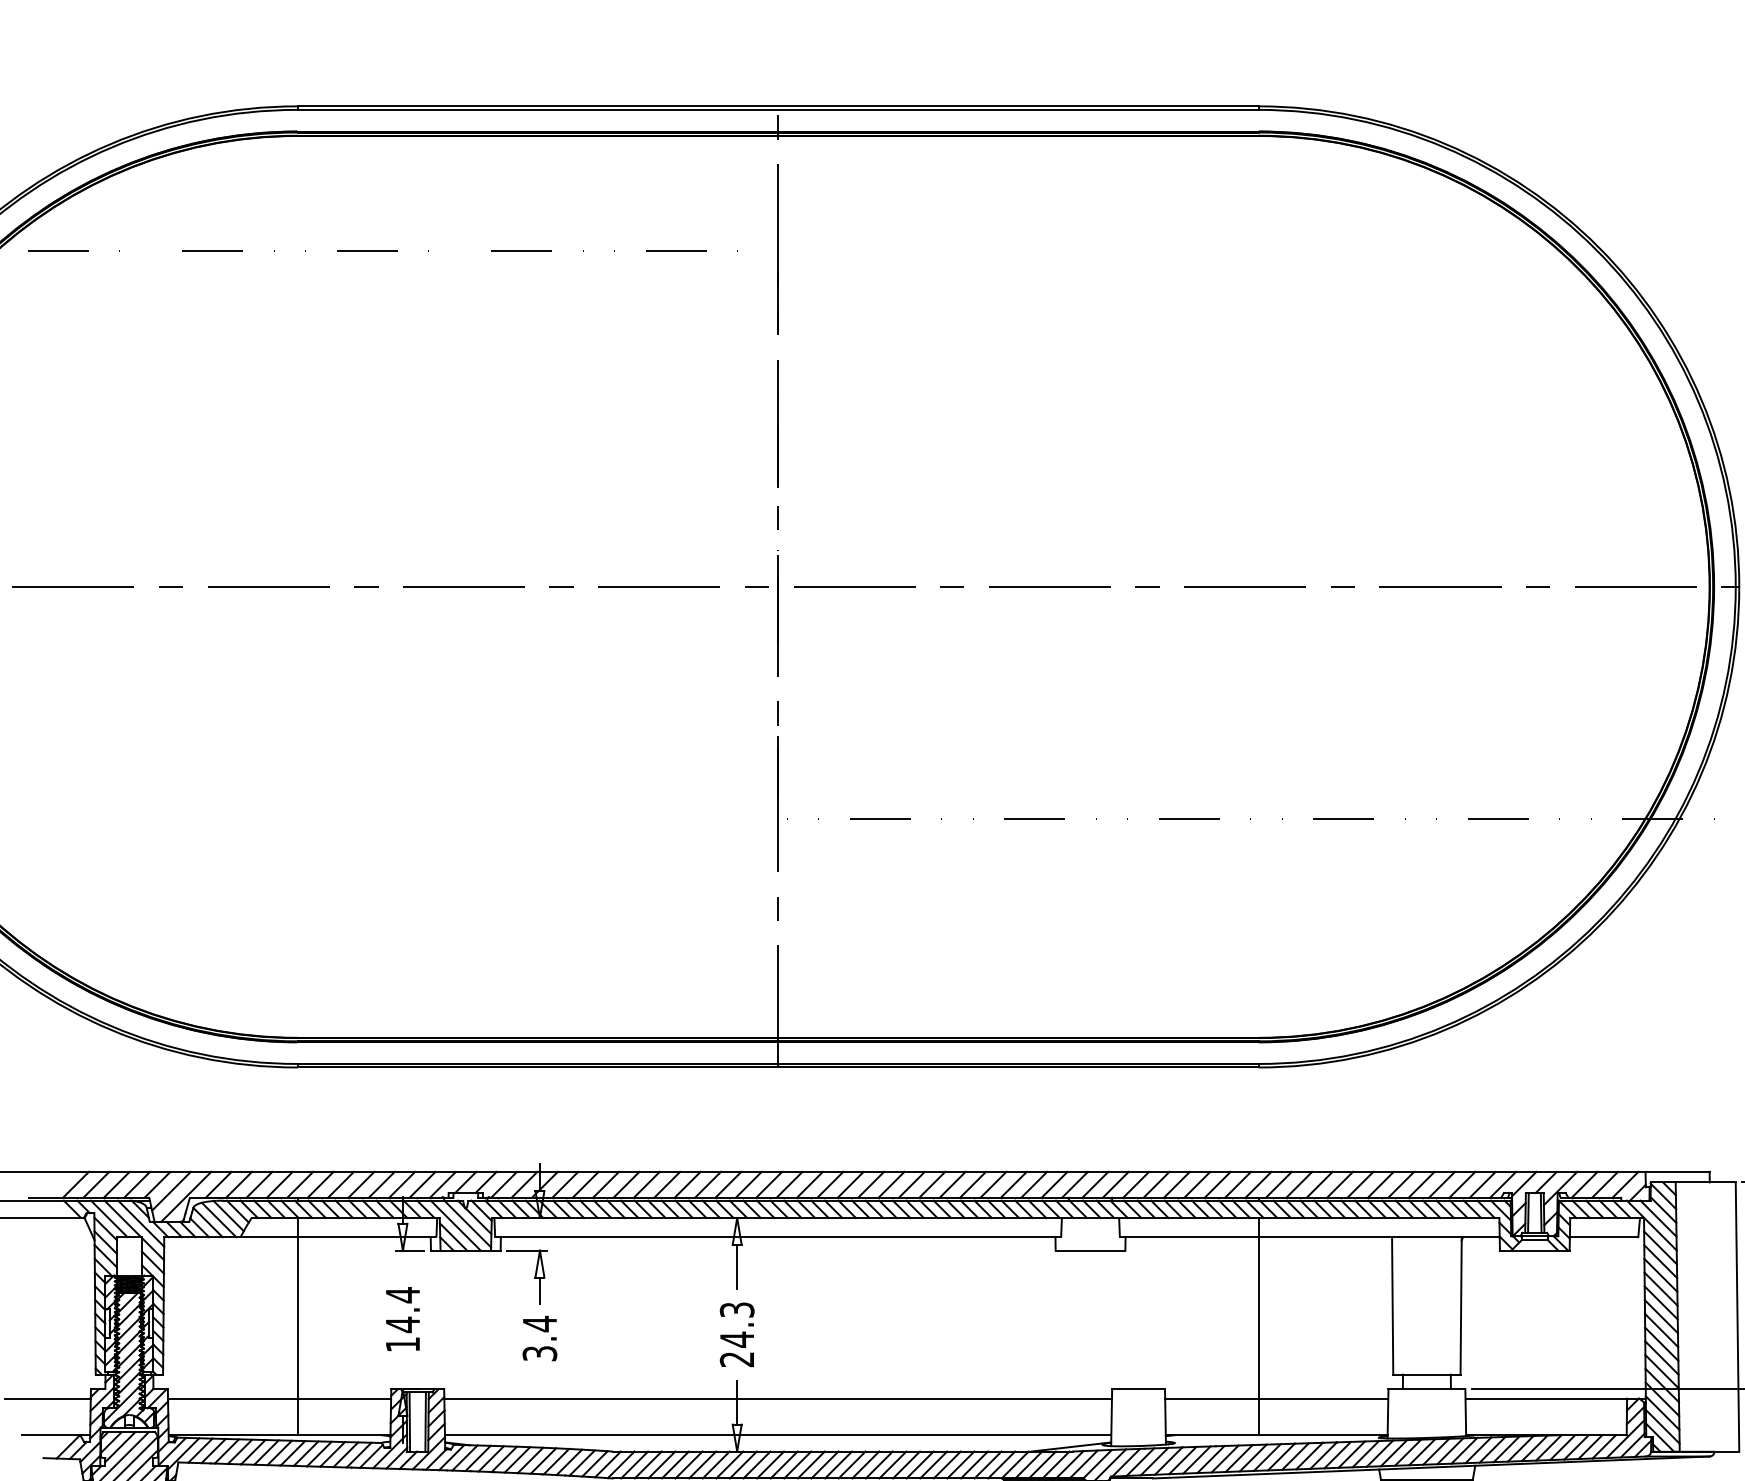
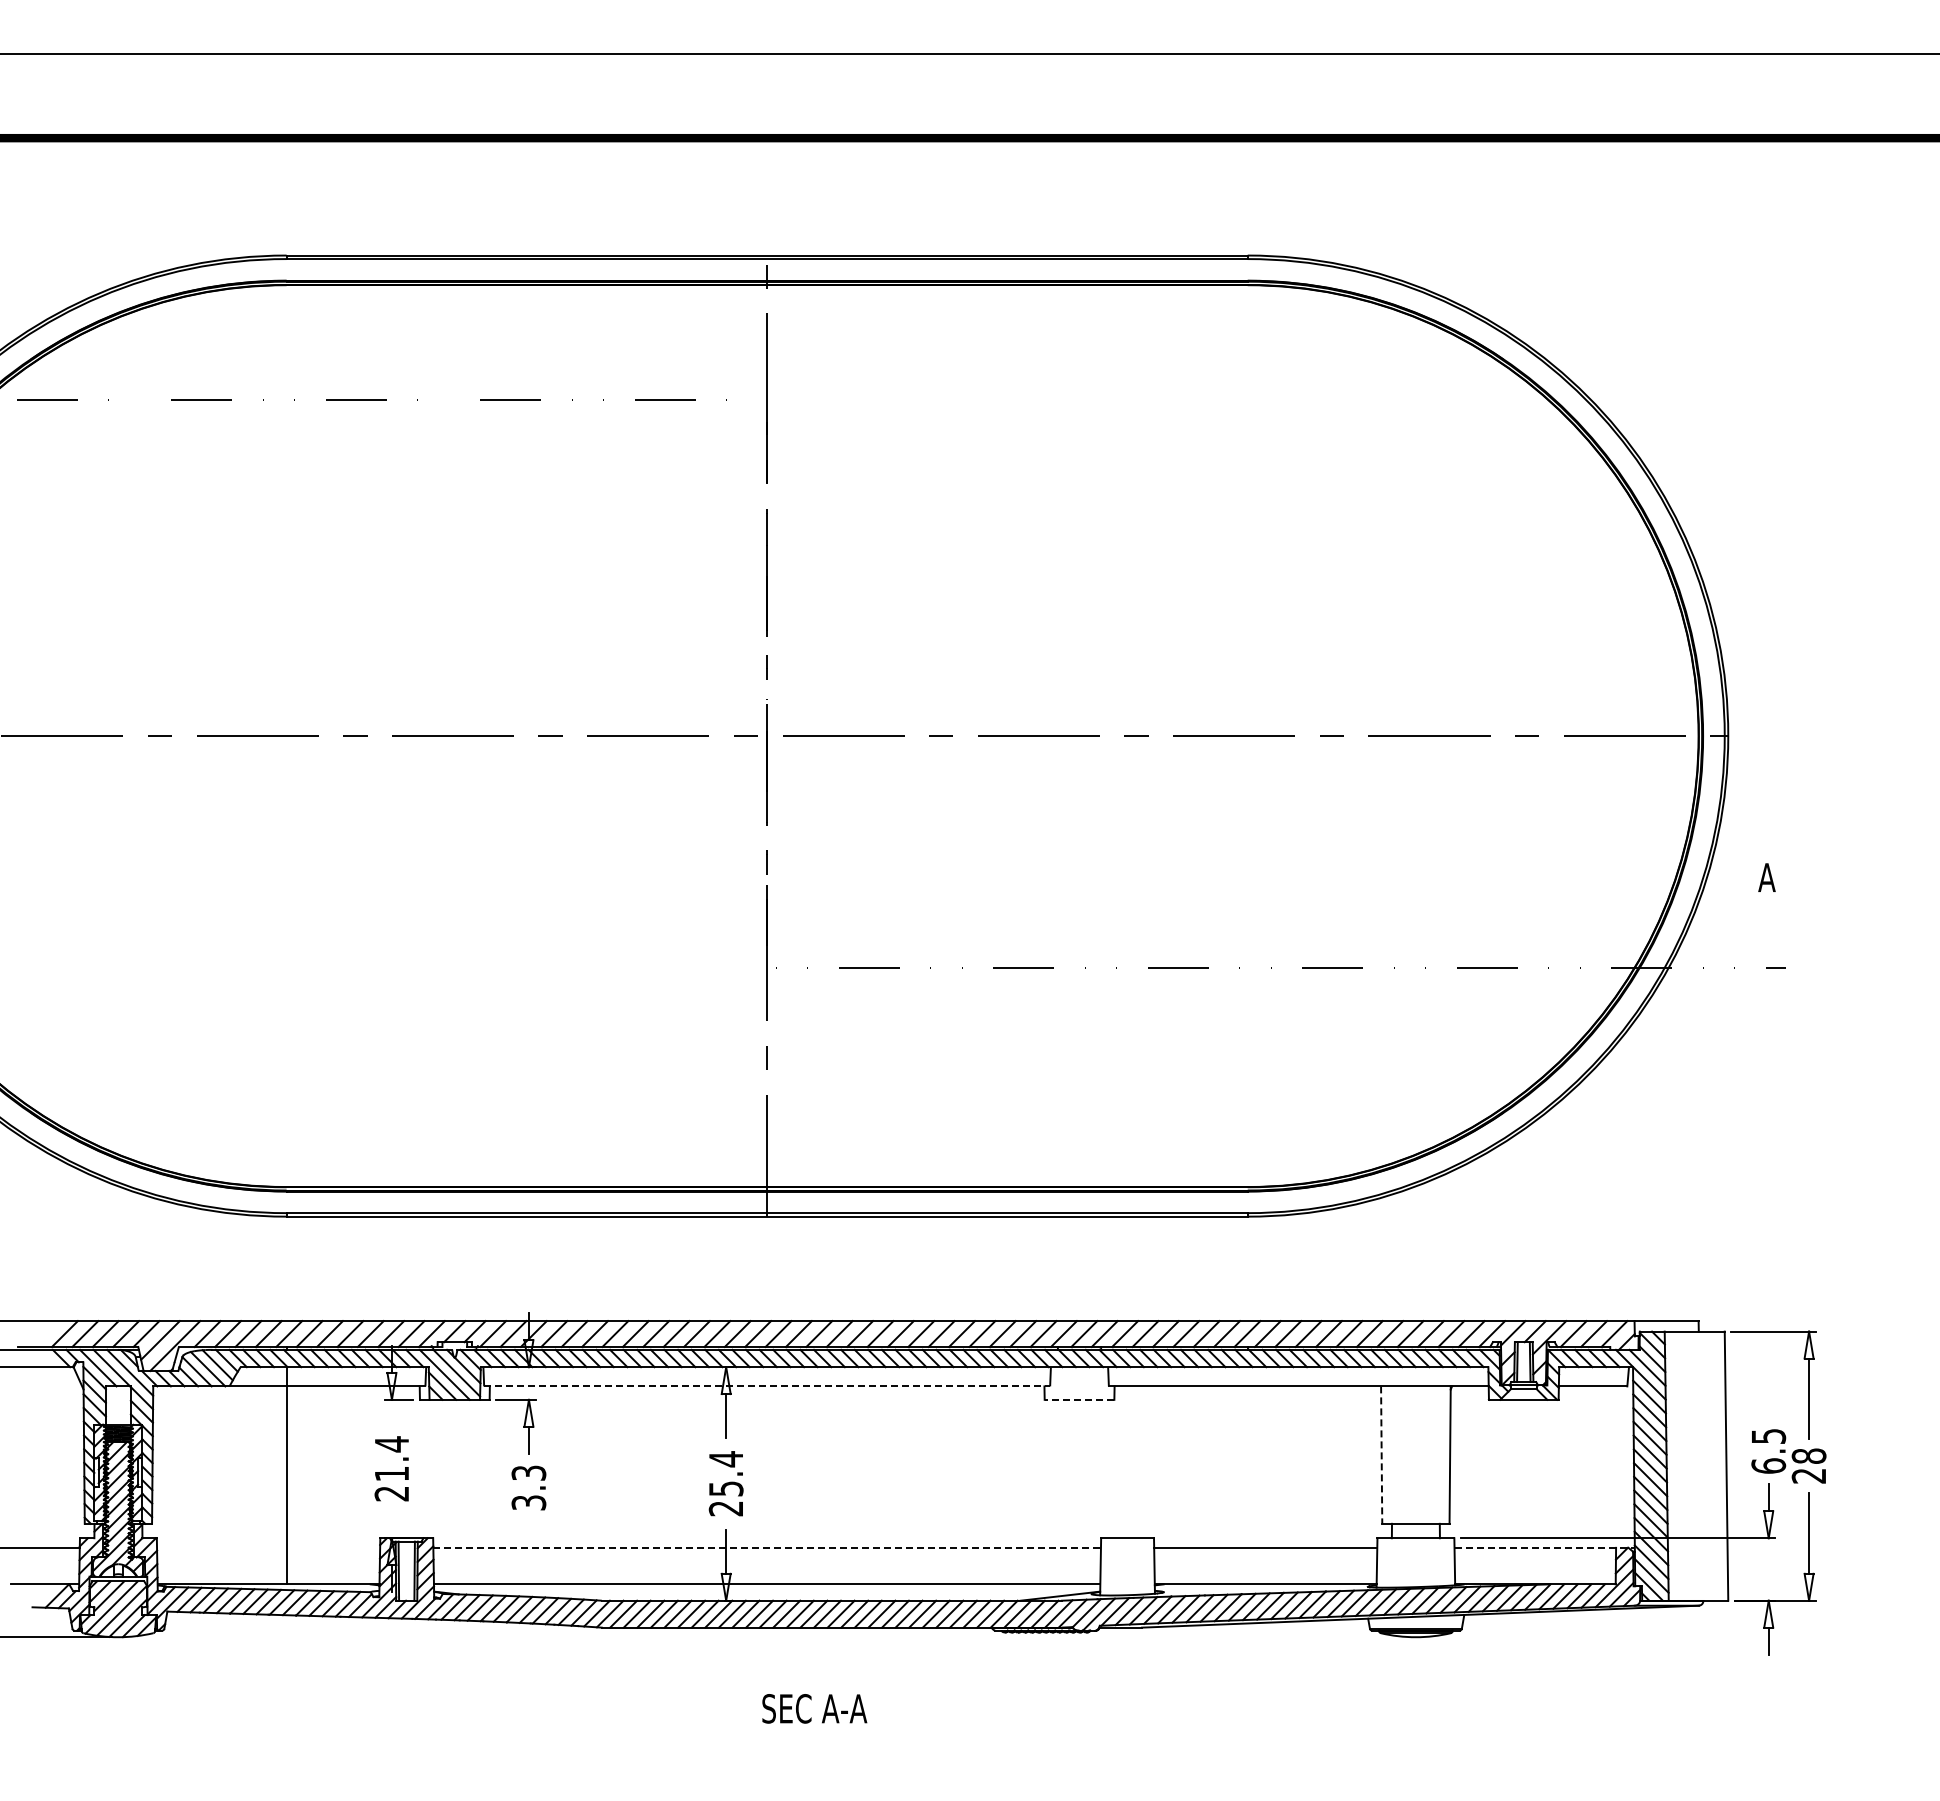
line: (778, 1237) -> (767, 1386), solid -> dashed
line: (1090, 1250) -> (1079, 1399), solid -> dashed
line: (1392, 1306) -> (1381, 1455), solid -> dashed
text: (539, 1324) -> (528, 1473), 3.4 -> 3.3
text: (736, 1325) -> (725, 1474), 24.3 -> 25.4
line: (1258, 1326) -> (1247, 1475), removed
text: (402, 1334) -> (391, 1483), 14.4 -> 21.4
line: (279, 1398) -> (268, 1547), removed
line: (778, 1398) -> (767, 1547), solid -> dashed
line: (1556, 1398) -> (1545, 1547), solid -> dashed

